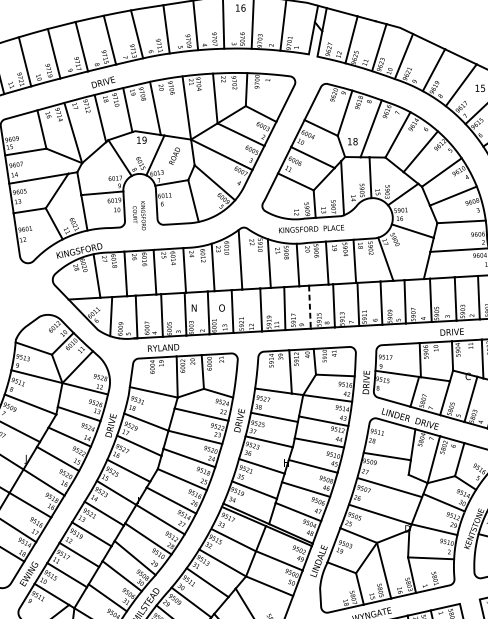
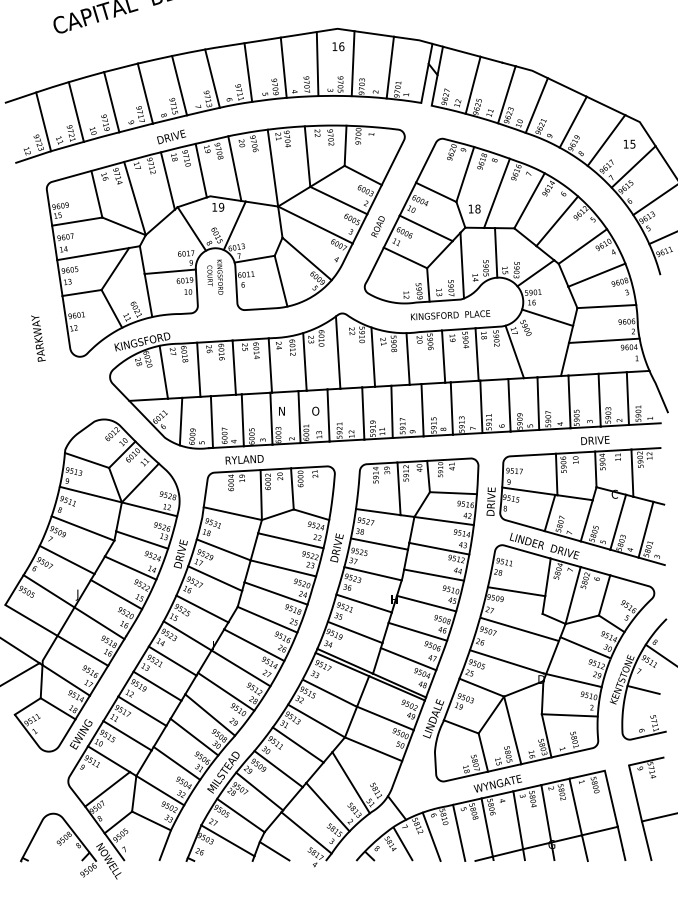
text: (174, 156) -> (377, 226), moved
text: (139, 215) -> (215, 276), moved
text: (311, 229) -> (450, 315), moved
line: (309, 307) -> (422, 410), dashed -> solid

